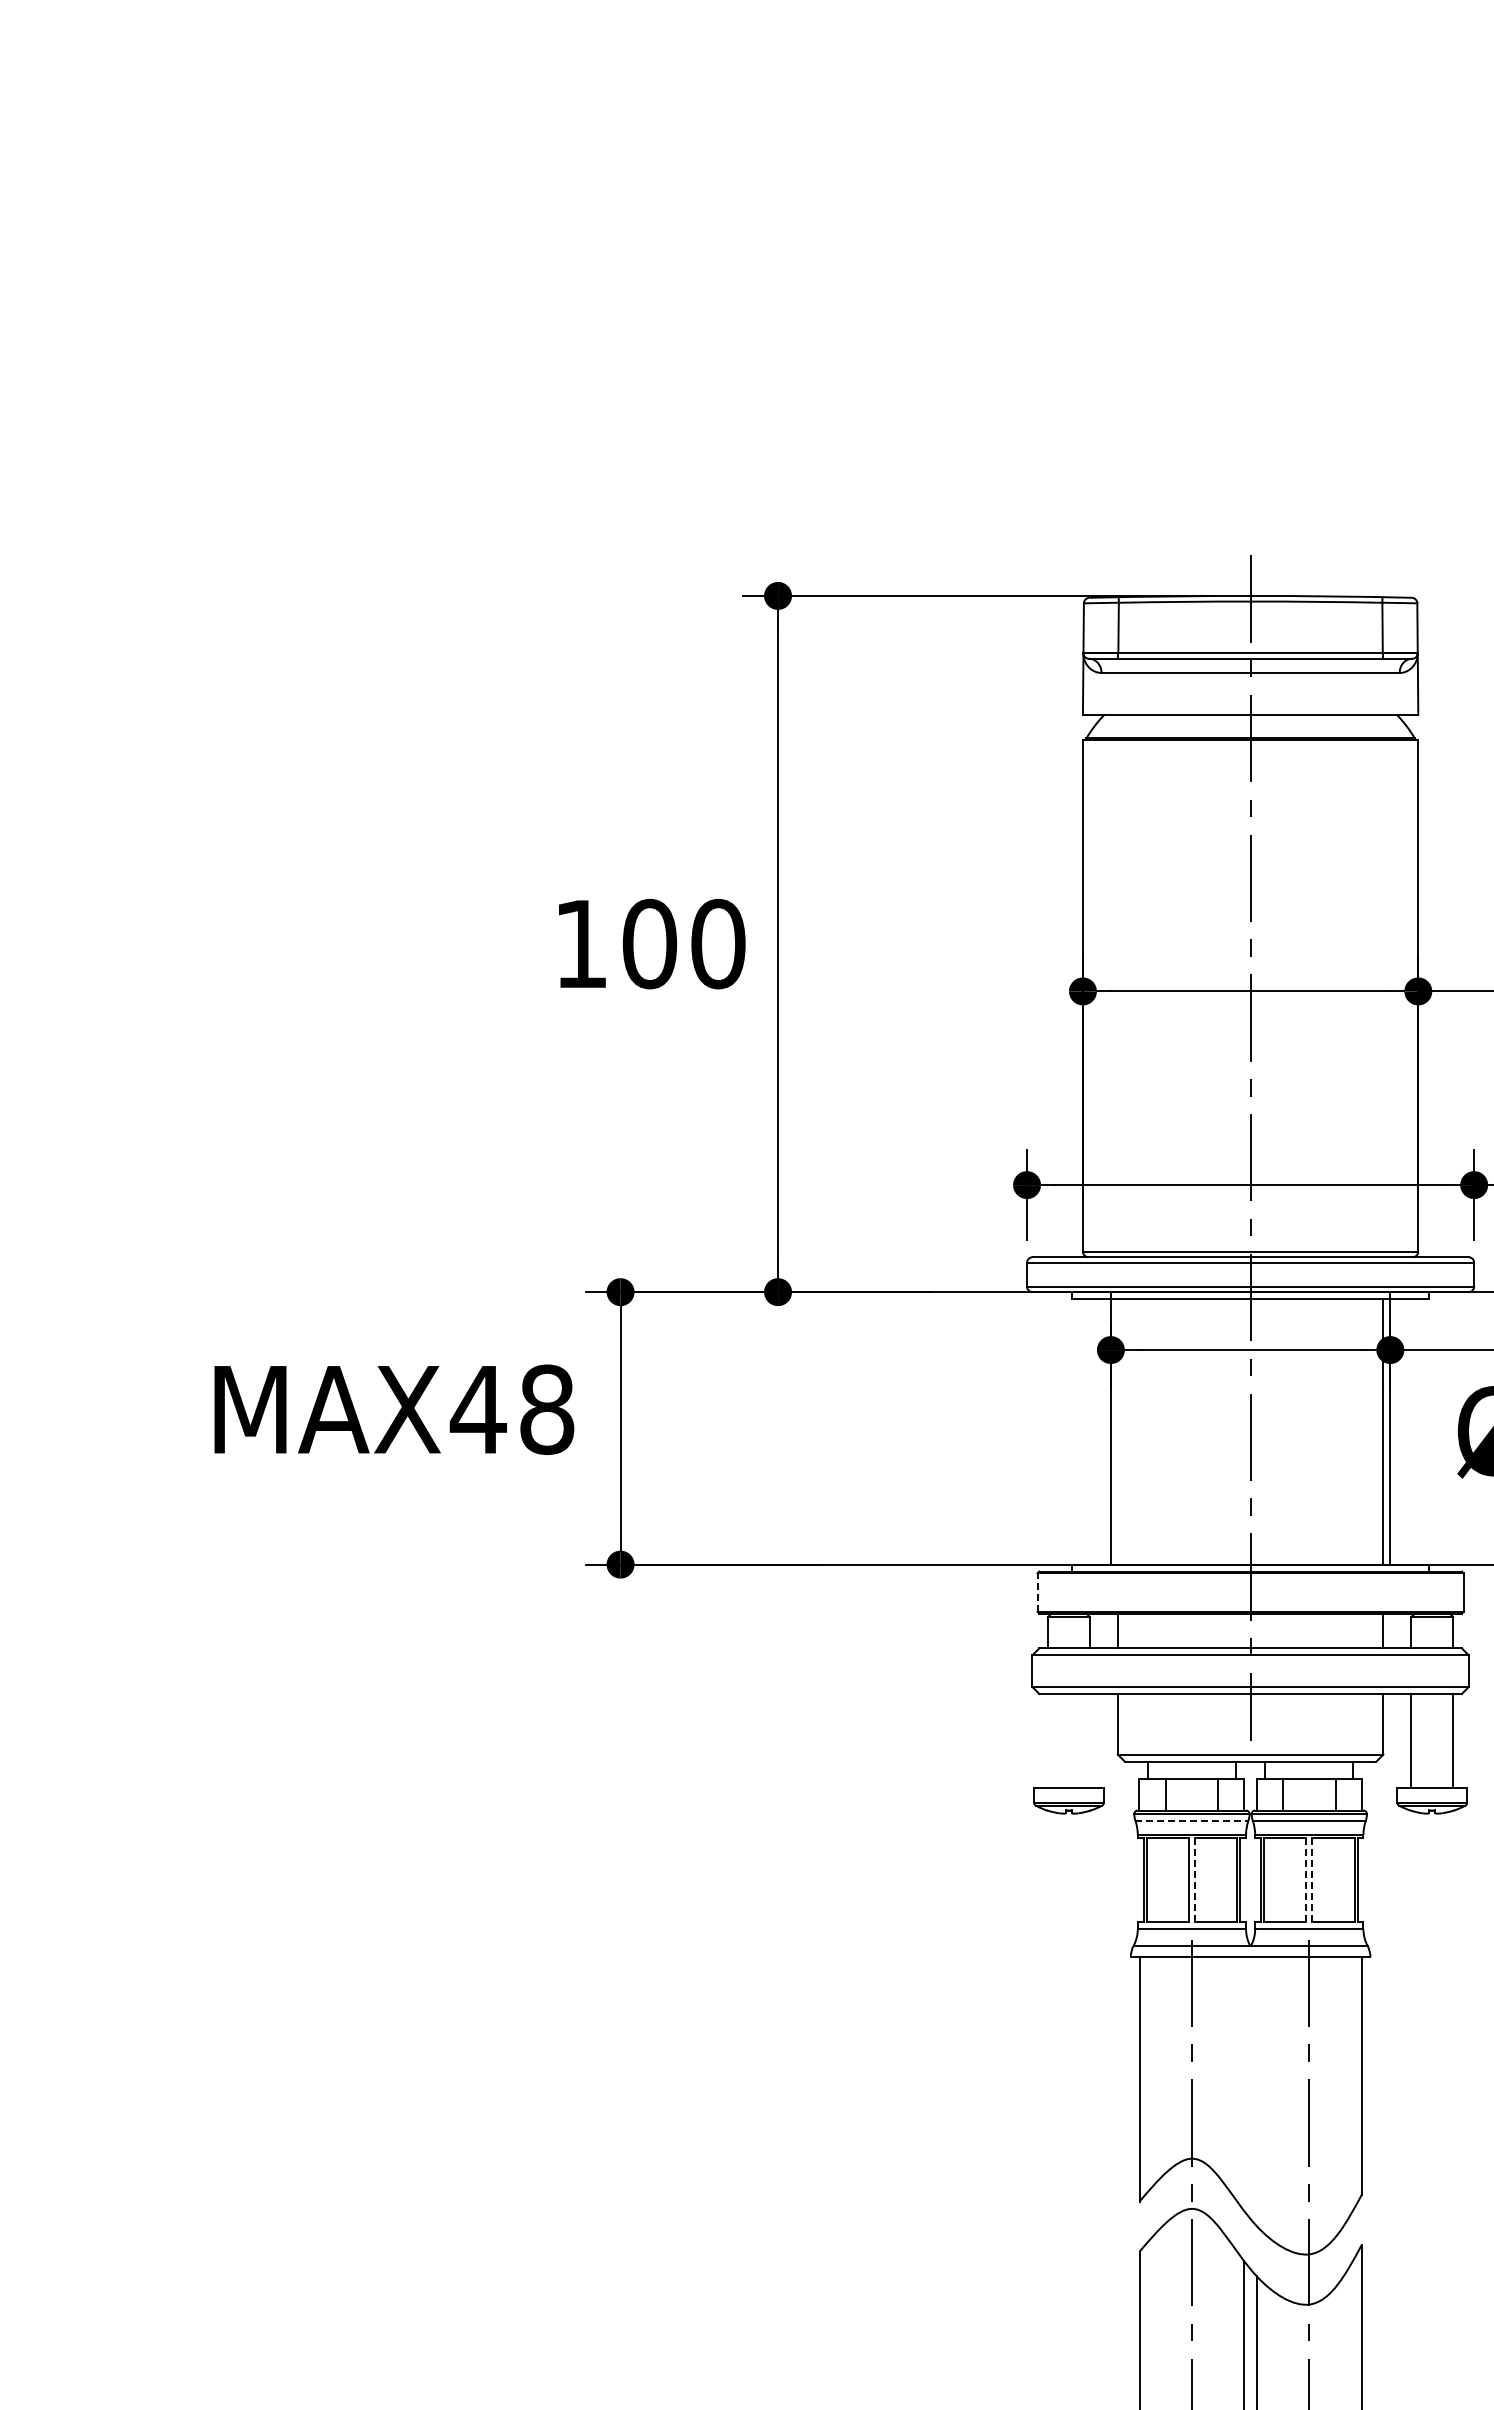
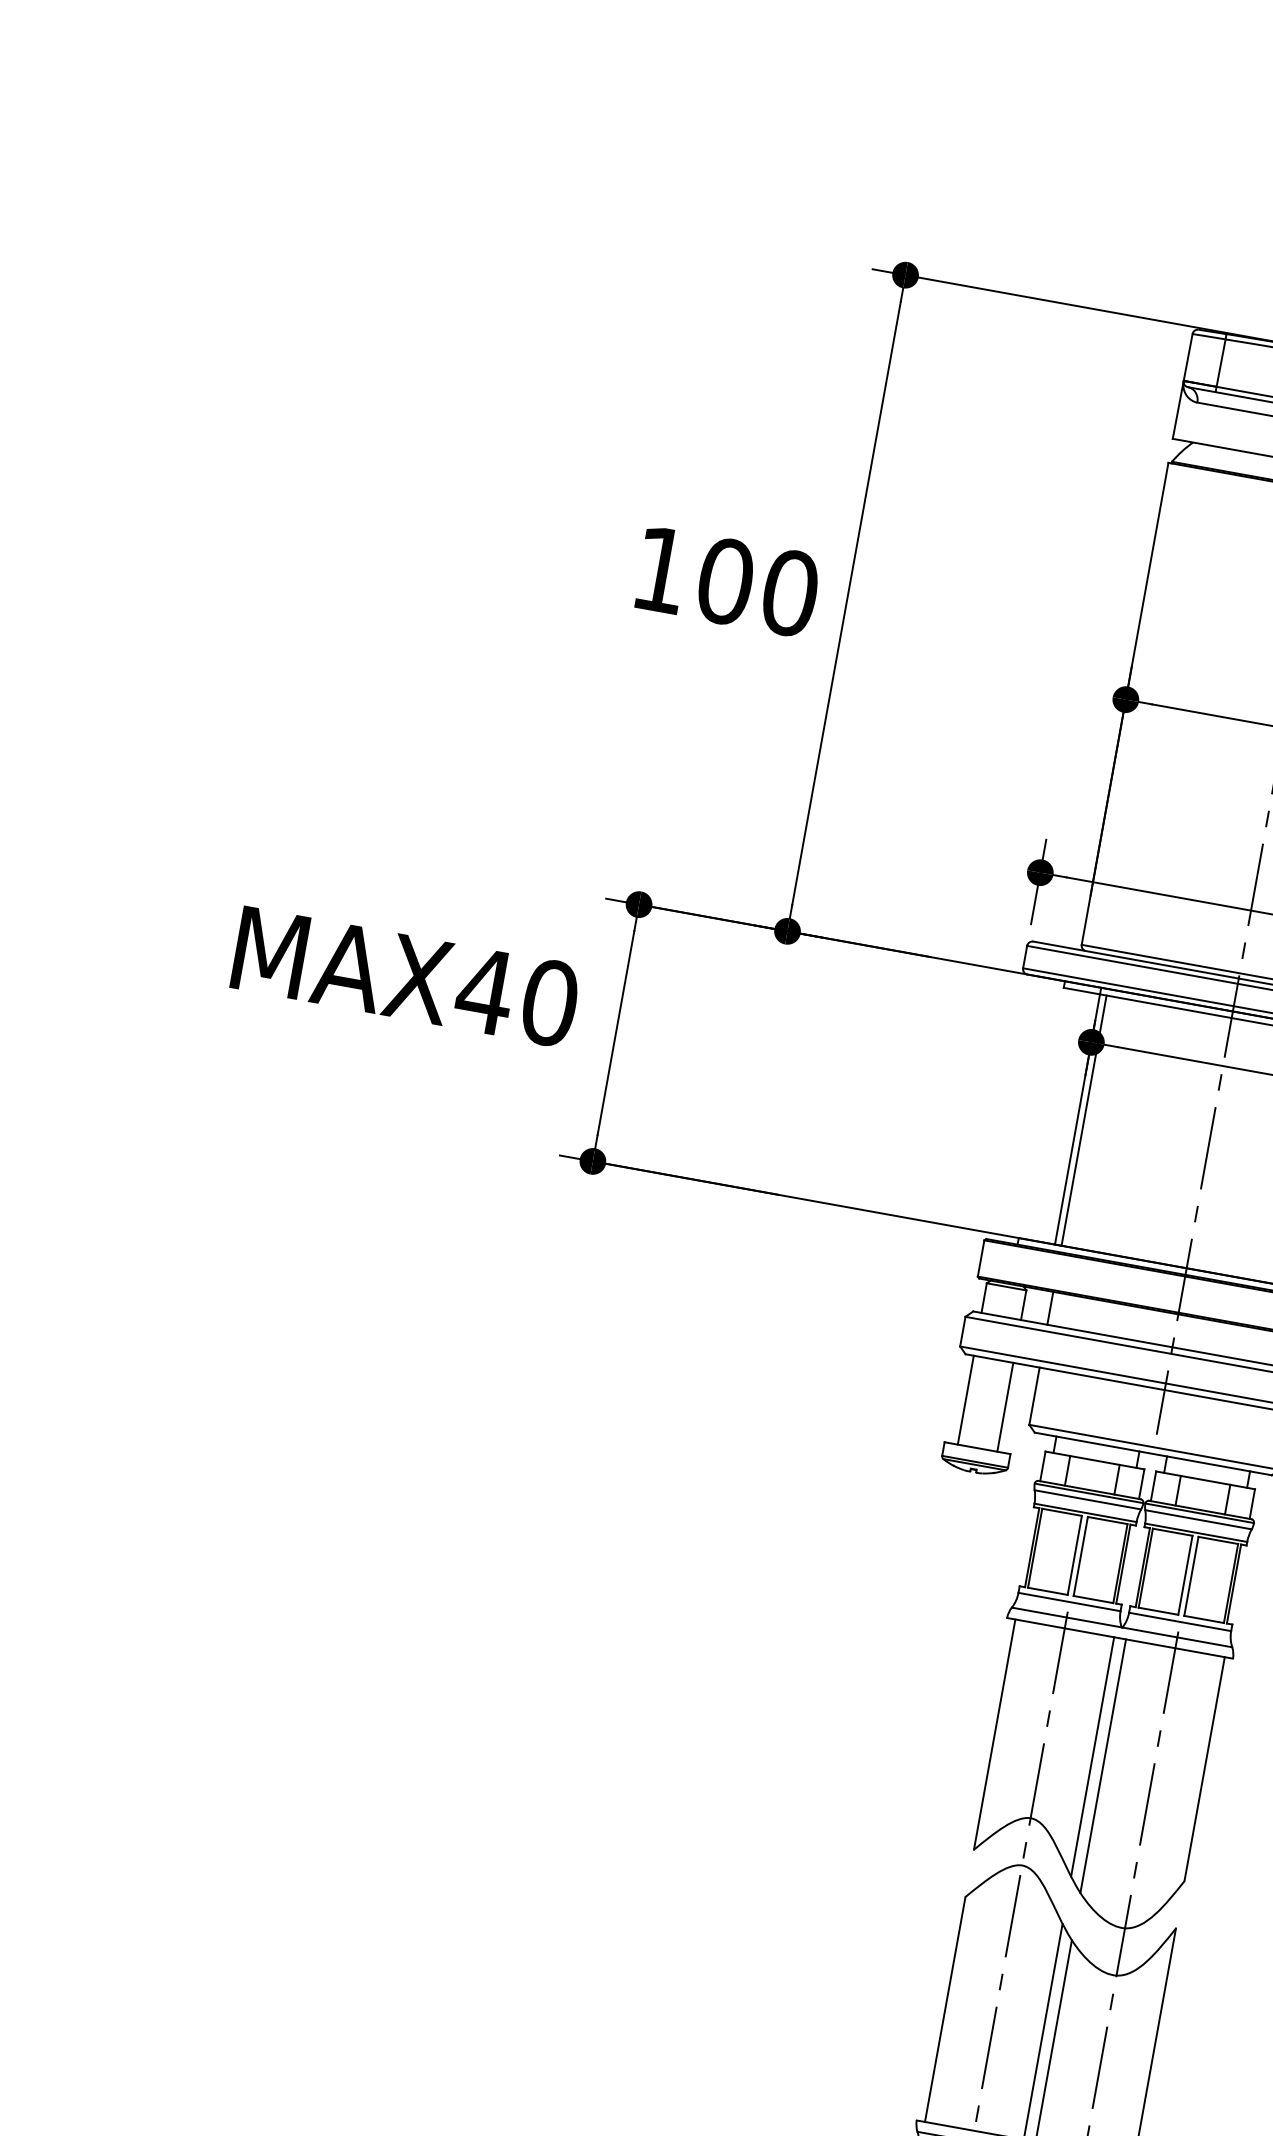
text: (547, 1409) -> (550, 1002), MAX48 -> MAX40
line: (1117, 1431) -> (1083, 1120), added
line: (1037, 1592) -> (981, 1258), dashed -> solid
line: (1048, 1740) -> (966, 1399), added
line: (1089, 1740) -> (1005, 1406), added
line: (1192, 1820) -> (1088, 1499), dashed -> solid
line: (1195, 1880) -> (1081, 1556), dashed -> solid
line: (1306, 1880) -> (1185, 1575), dashed -> solid
line: (1312, 1880) -> (1191, 1576), dashed -> solid
line: (1244, 2084) -> (1092, 1757), added
line: (1256, 2091) -> (1102, 1765), added

